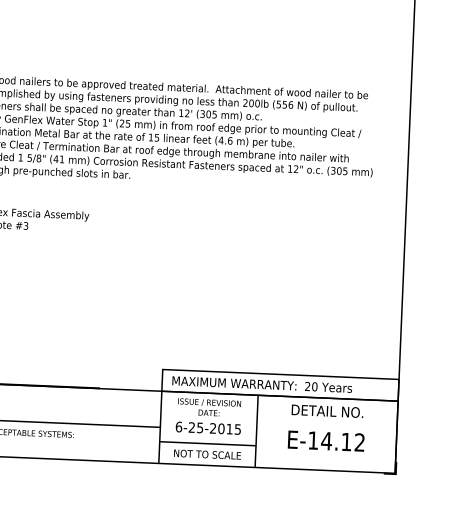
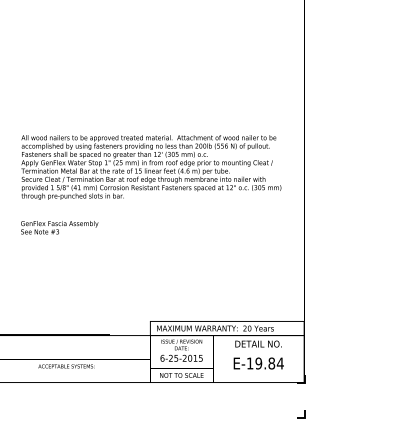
text: (343, 441) -> (269, 363), E-14.12 -> E-19.84

